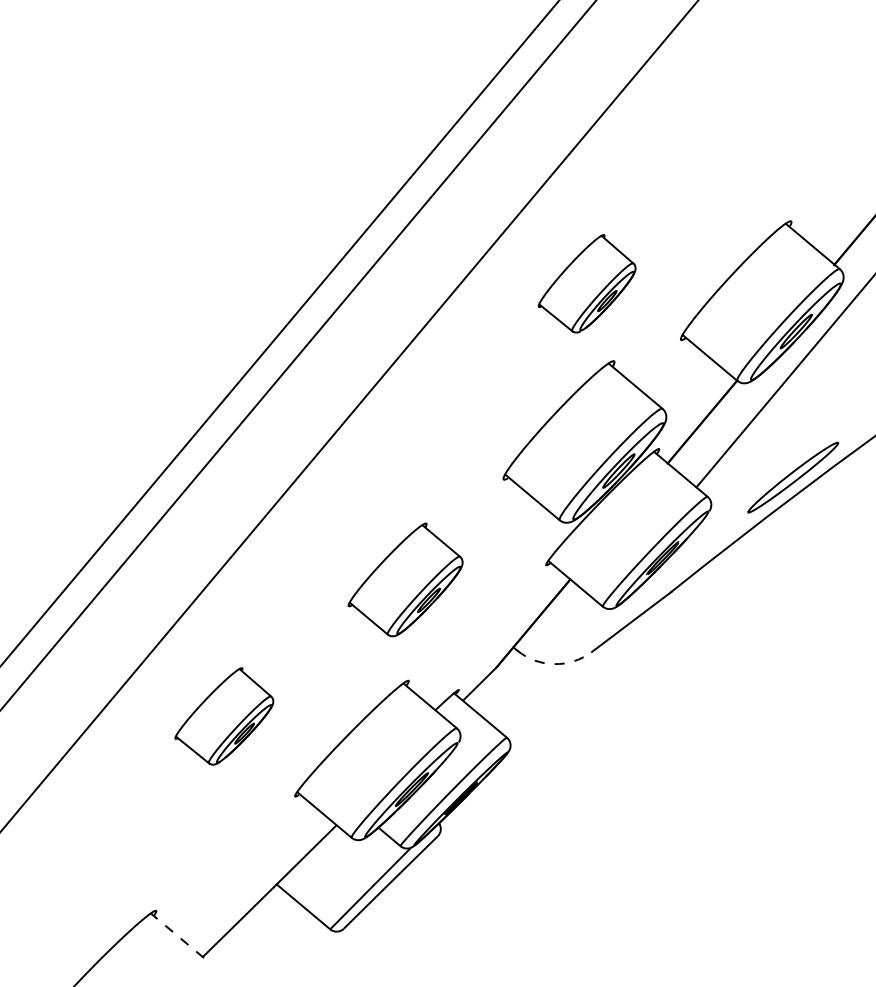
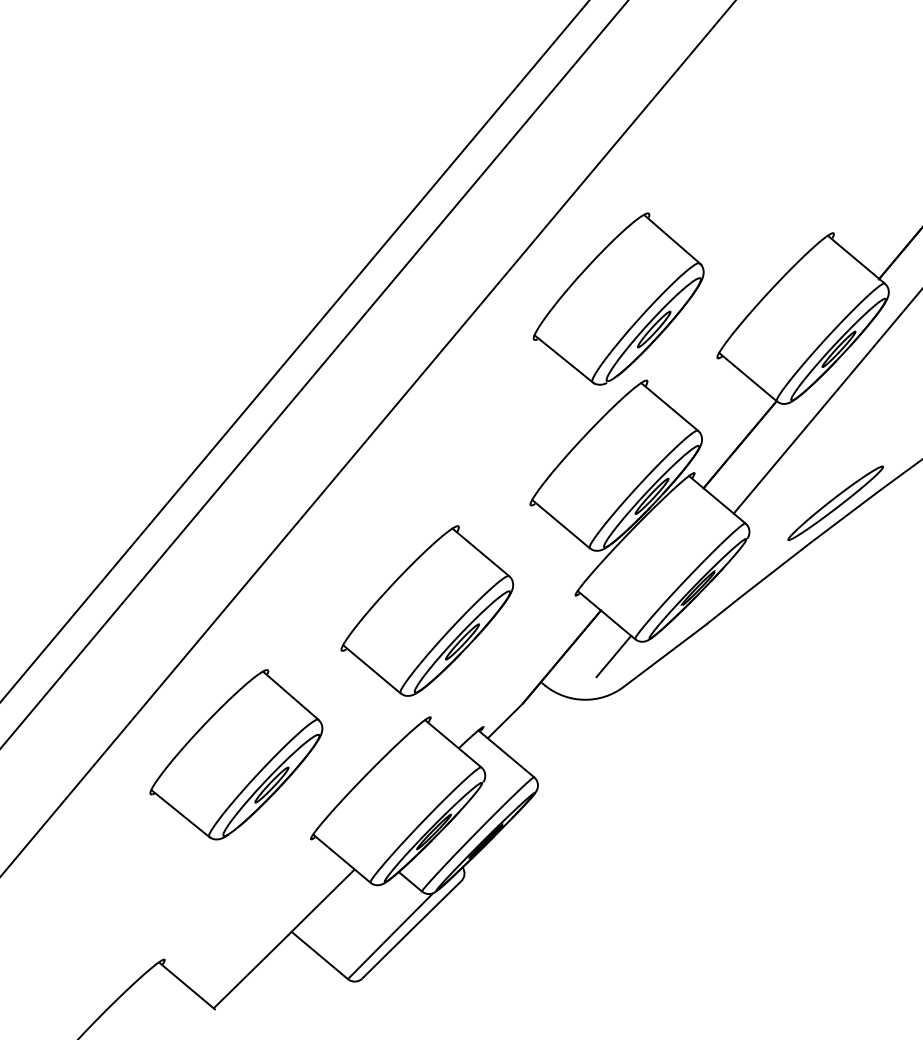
part: (587, 283) -> (618, 298), size x1.67
part: (405, 579) -> (427, 610), size x1.43
line: (582, 623) -> (613, 656), added
arc: (554, 663) -> (584, 699), dashed -> solid
part: (224, 716) -> (236, 754), size x1.67
line: (176, 935) -> (186, 985), dashed -> solid

